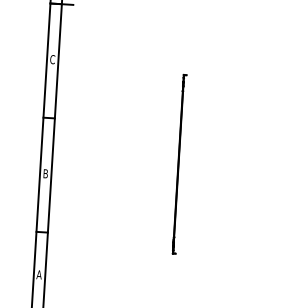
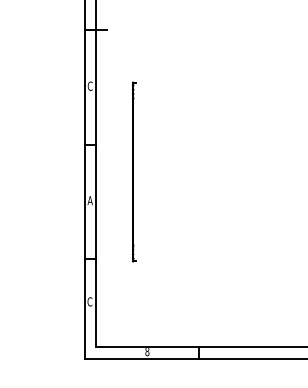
part: (179, 163) -> (134, 171), moved
text: (44, 173) -> (89, 200), B -> A
text: (38, 274) -> (89, 301), A -> C

